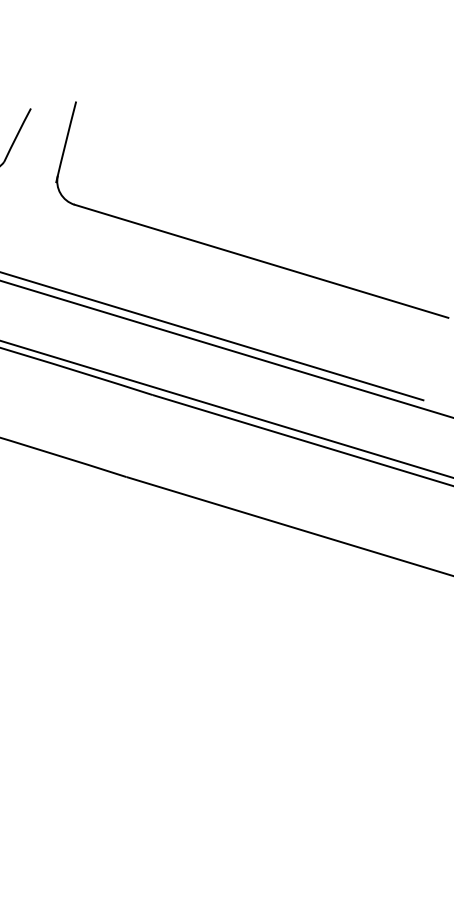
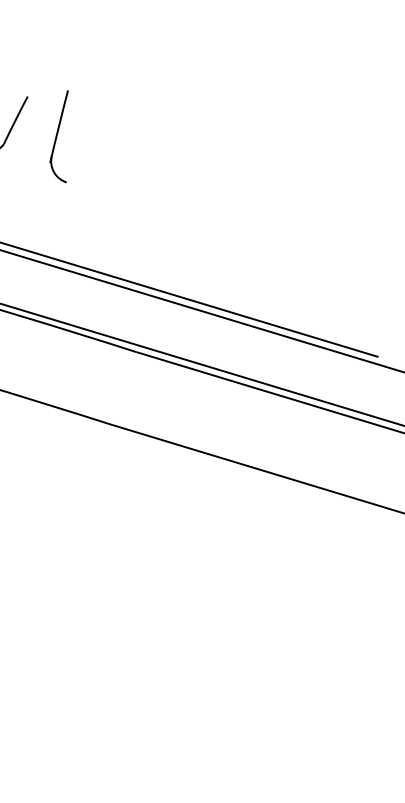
line: (260, 260) -> (232, 232), removed

